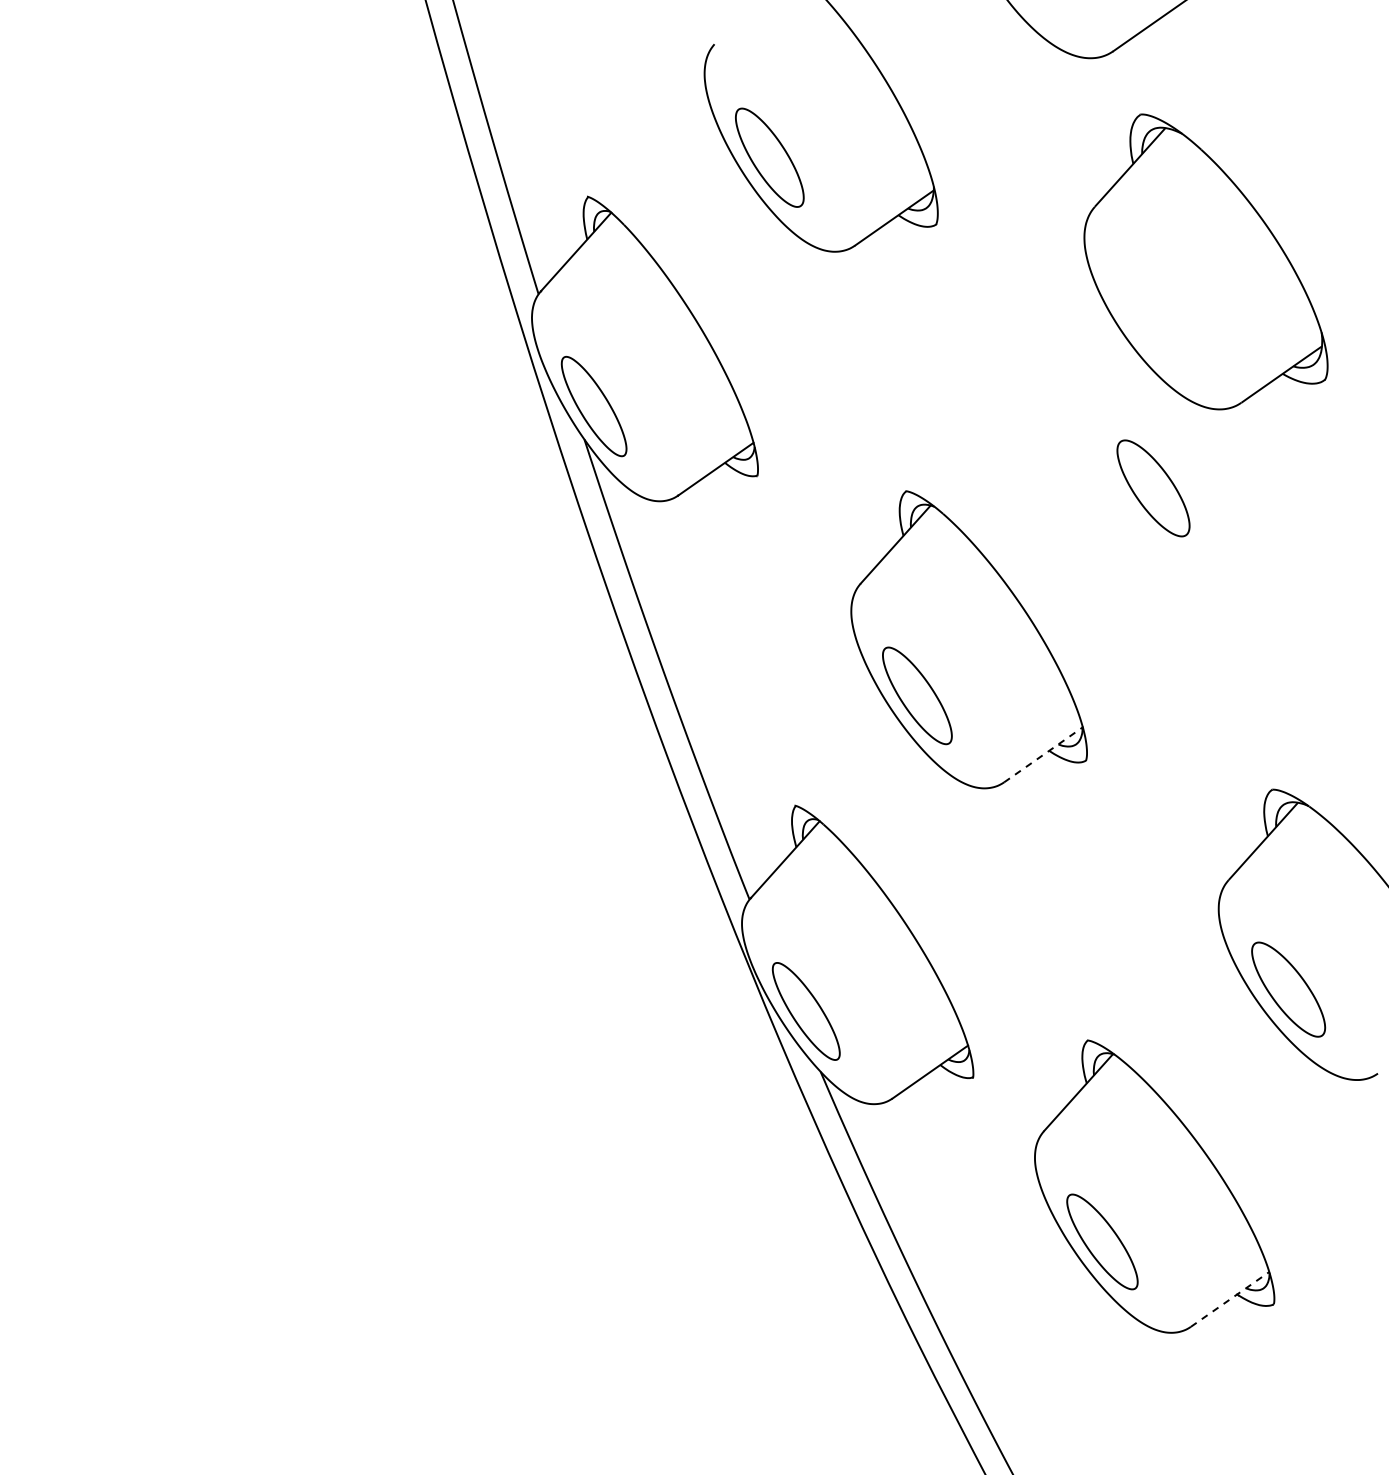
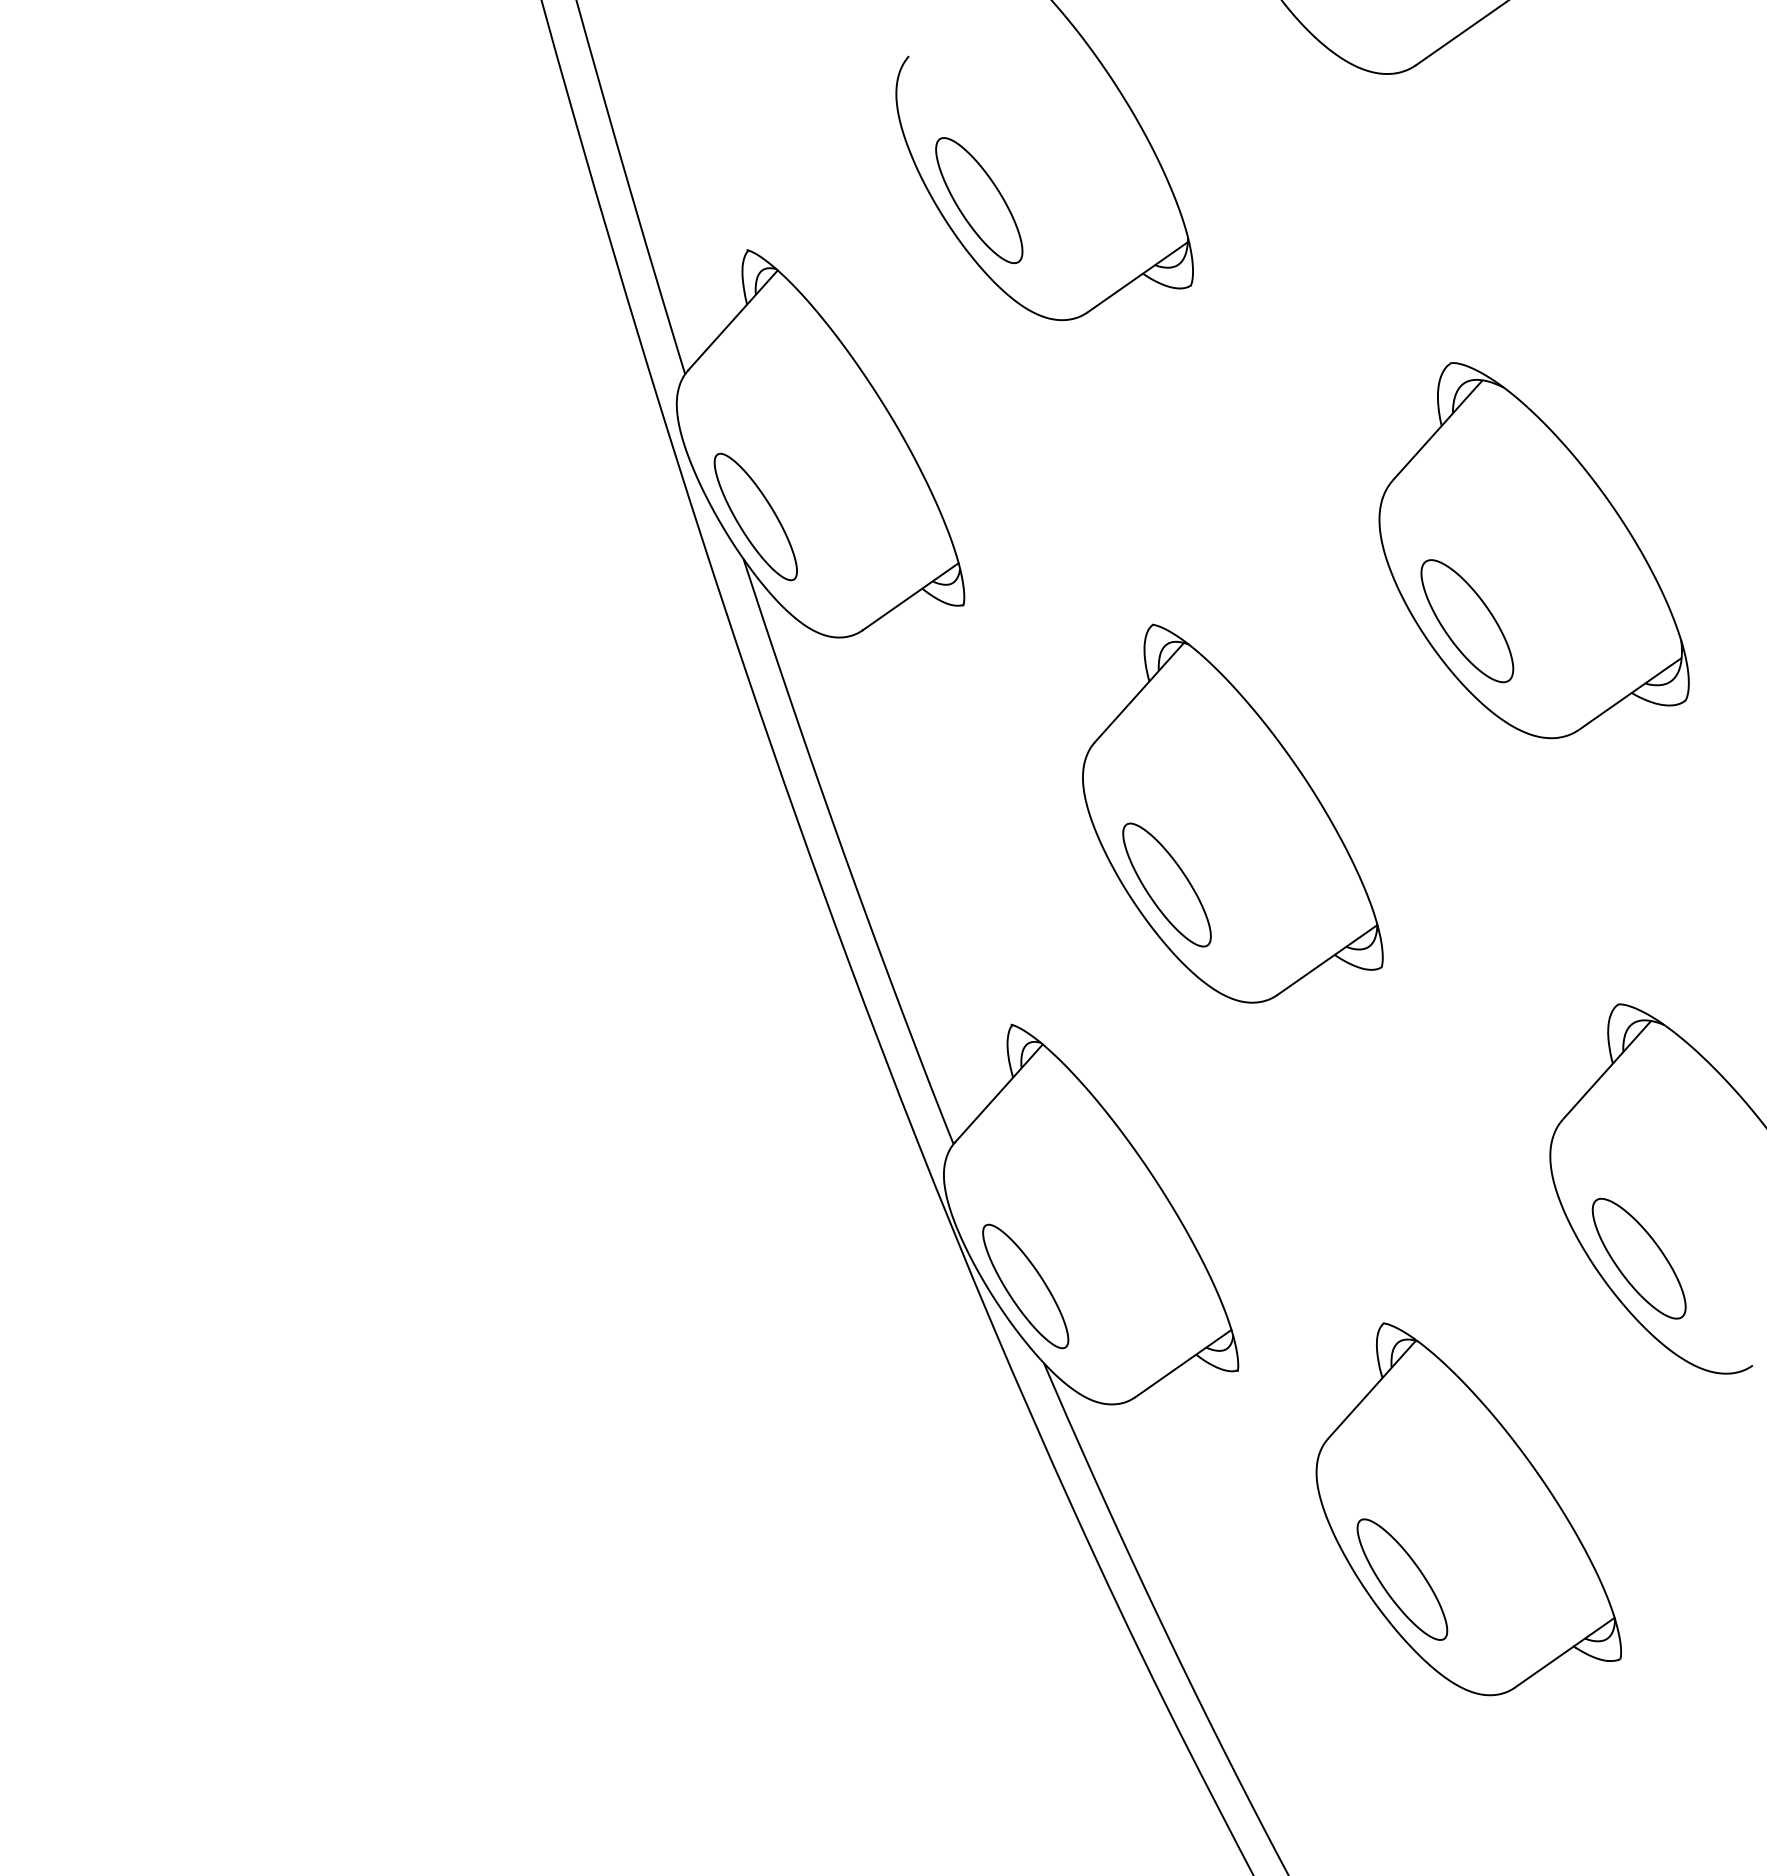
part: (1205, 261) -> (1533, 550), moved
line: (1043, 754) -> (1327, 959), dashed -> solid
line: (1230, 1299) -> (1565, 1652), dashed -> solid

